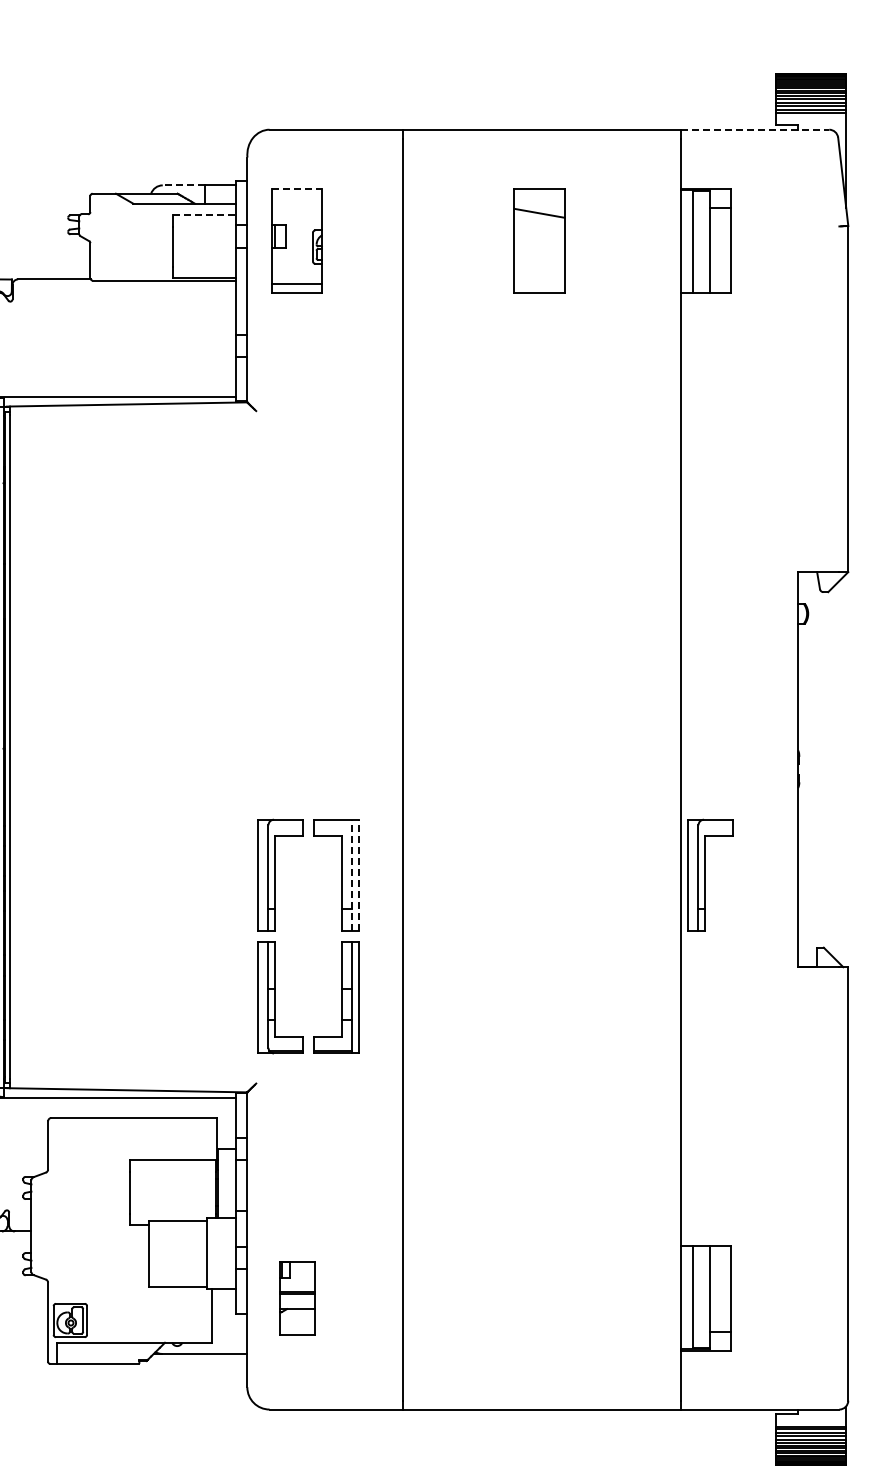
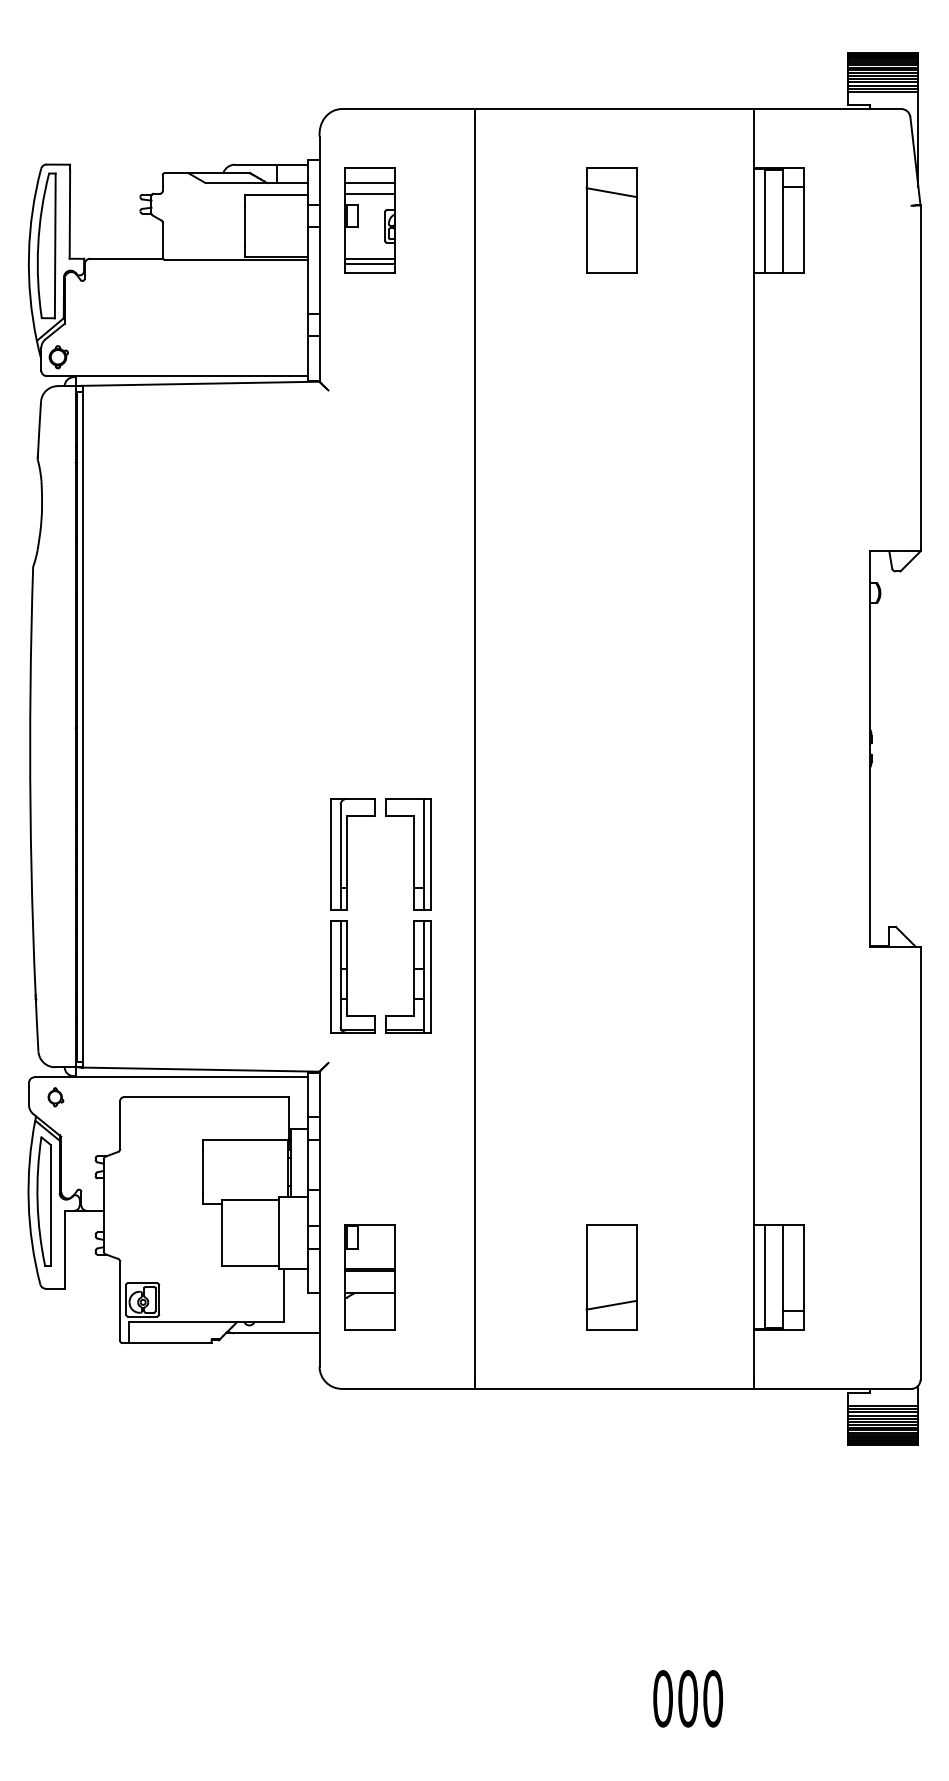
line: (755, 130) -> (827, 109), dashed -> solid
line: (183, 185) -> (255, 164), dashed -> solid
line: (298, 189) -> (370, 168), dashed -> solid
line: (297, 203) -> (369, 182), added
line: (297, 214) -> (369, 193), added
line: (204, 215) -> (276, 194), dashed -> solid
line: (297, 280) -> (369, 259), added
line: (352, 875) -> (424, 854), dashed -> solid
line: (358, 875) -> (430, 854), dashed -> solid
part: (710, 875) -> (782, 854), removed
part: (297, 1298) -> (369, 1277), size x1.43
part: (539, 1298) -> (611, 1277), added

